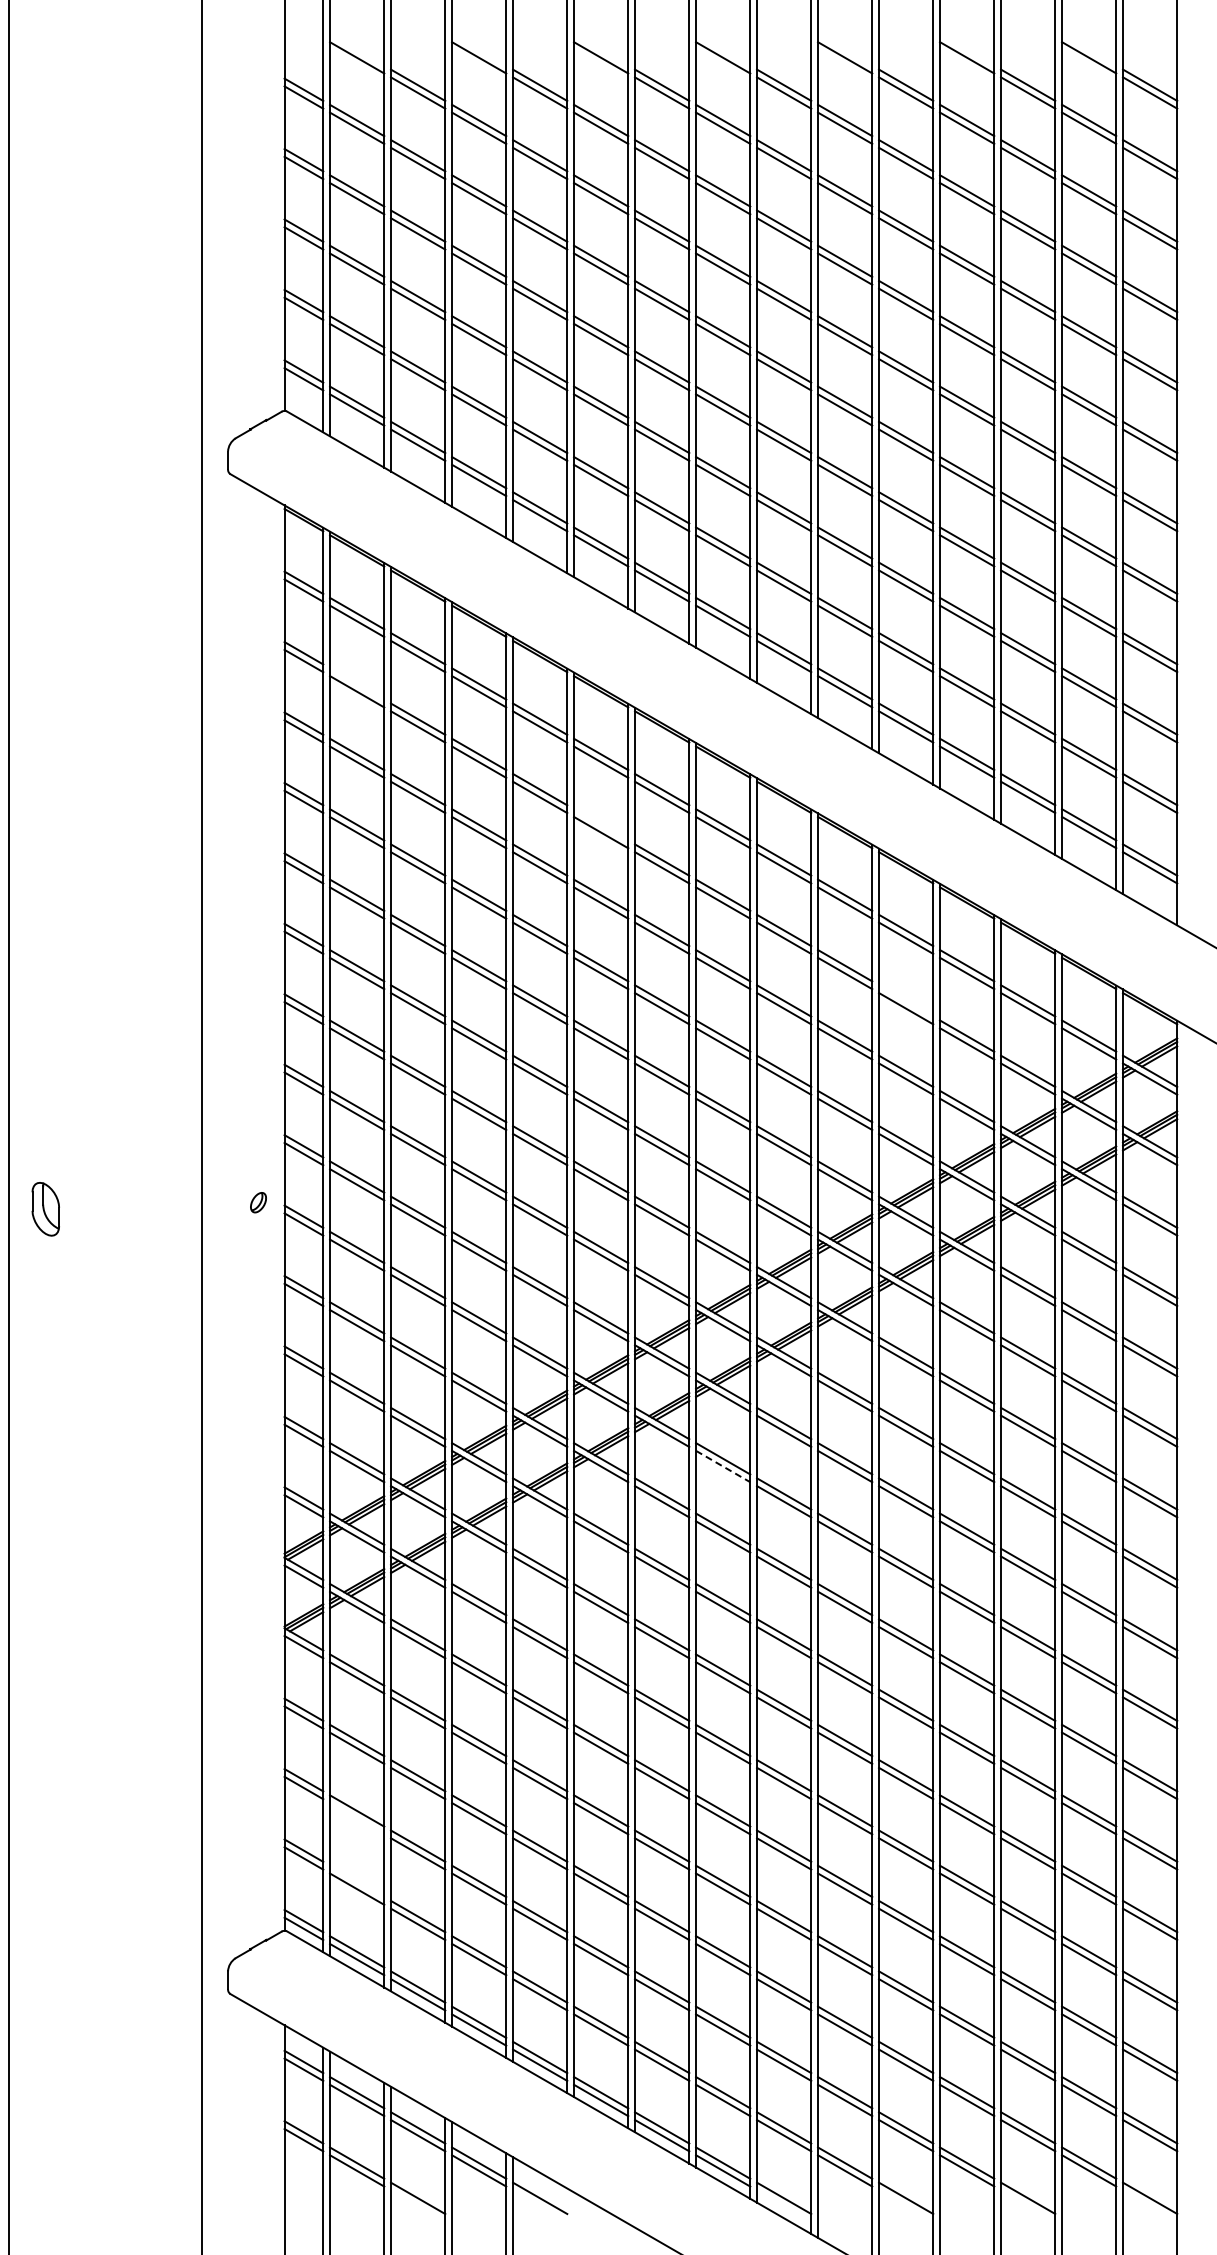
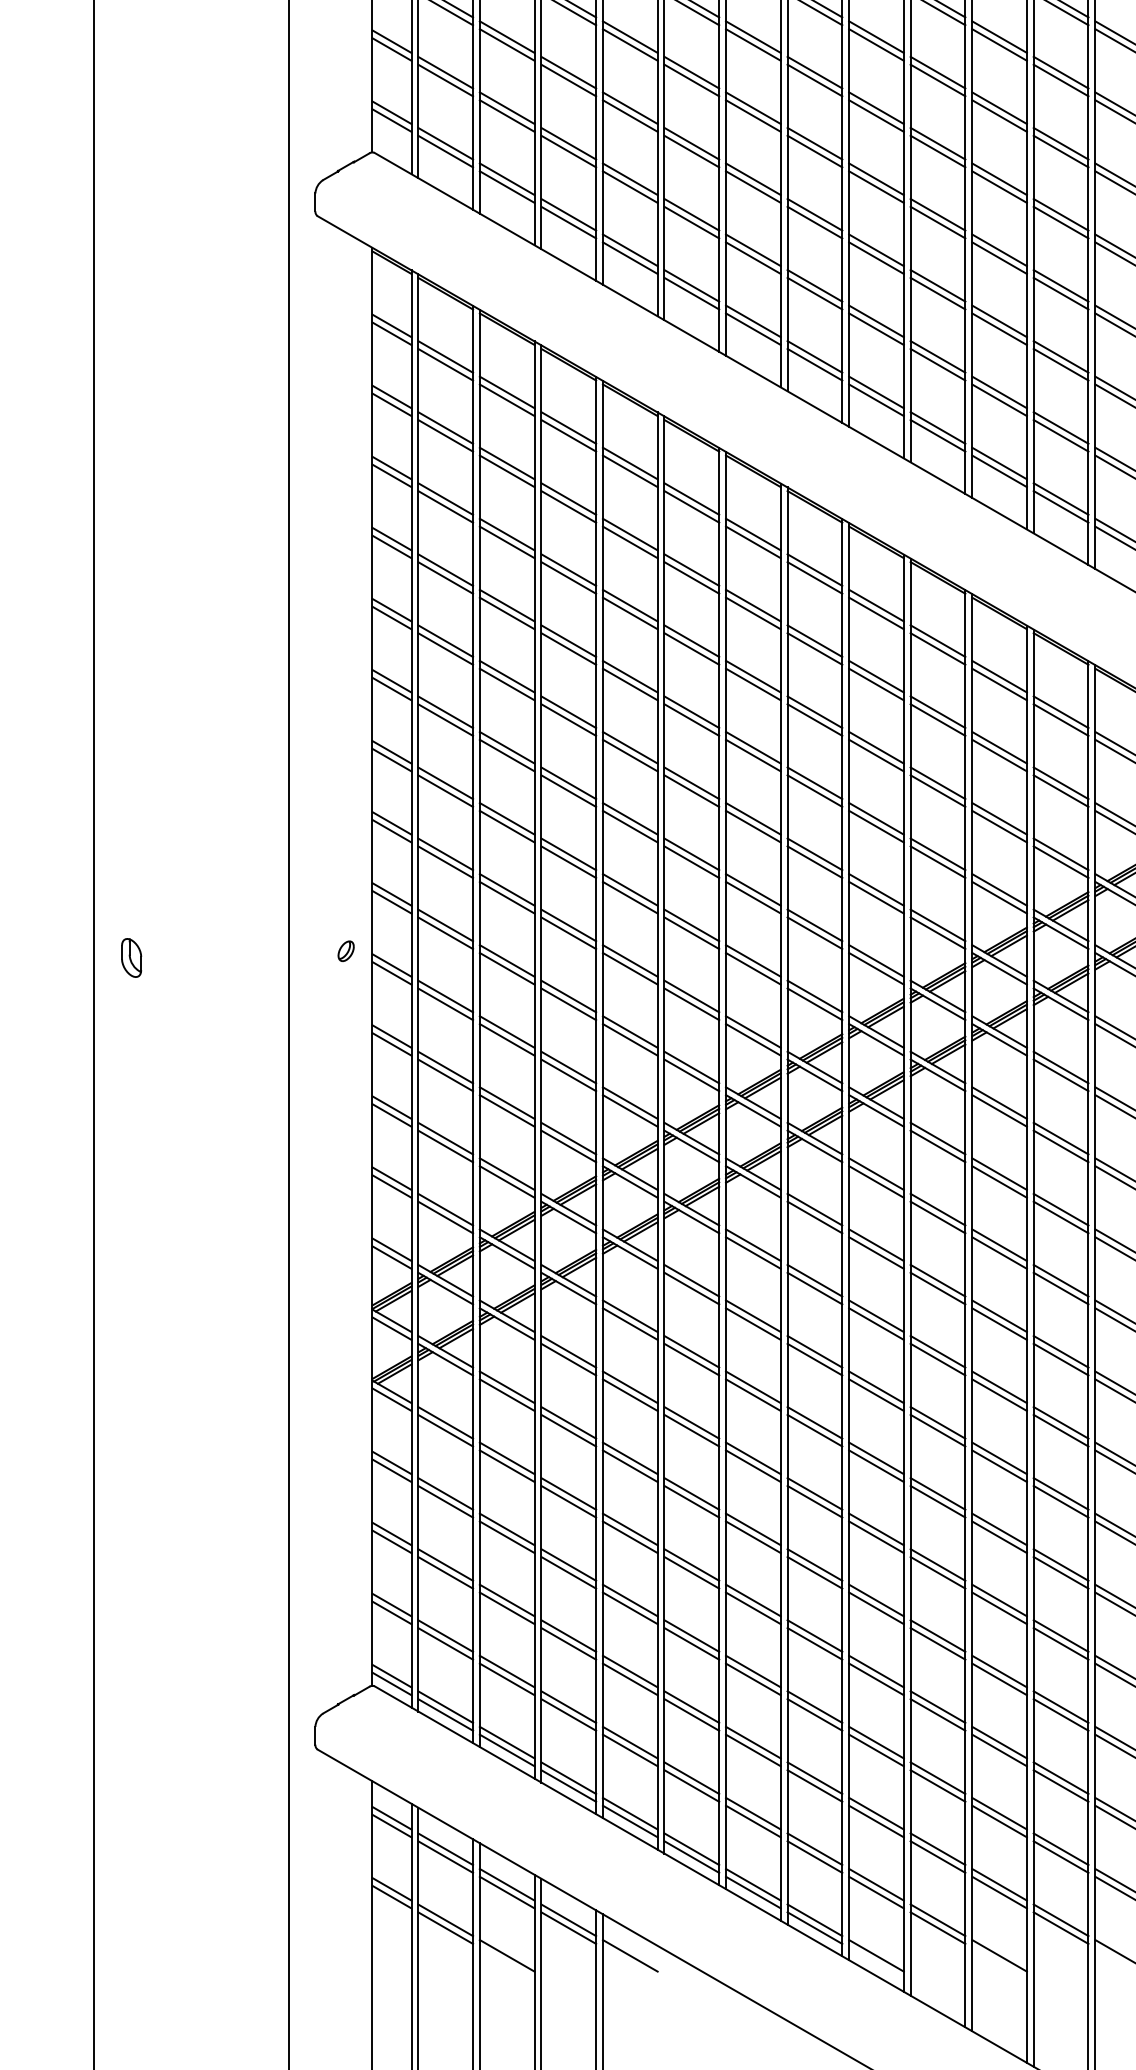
line: (357, 683) -> (446, 427), added
line: (601, 824) -> (692, 569), added
line: (906, 1000) -> (999, 747), added
part: (45, 1209) -> (131, 958), size x0.71
line: (723, 1466) -> (815, 1217), dashed -> solid
line: (357, 1818) -> (446, 1572), added
line: (357, 1881) -> (446, 1636), added

